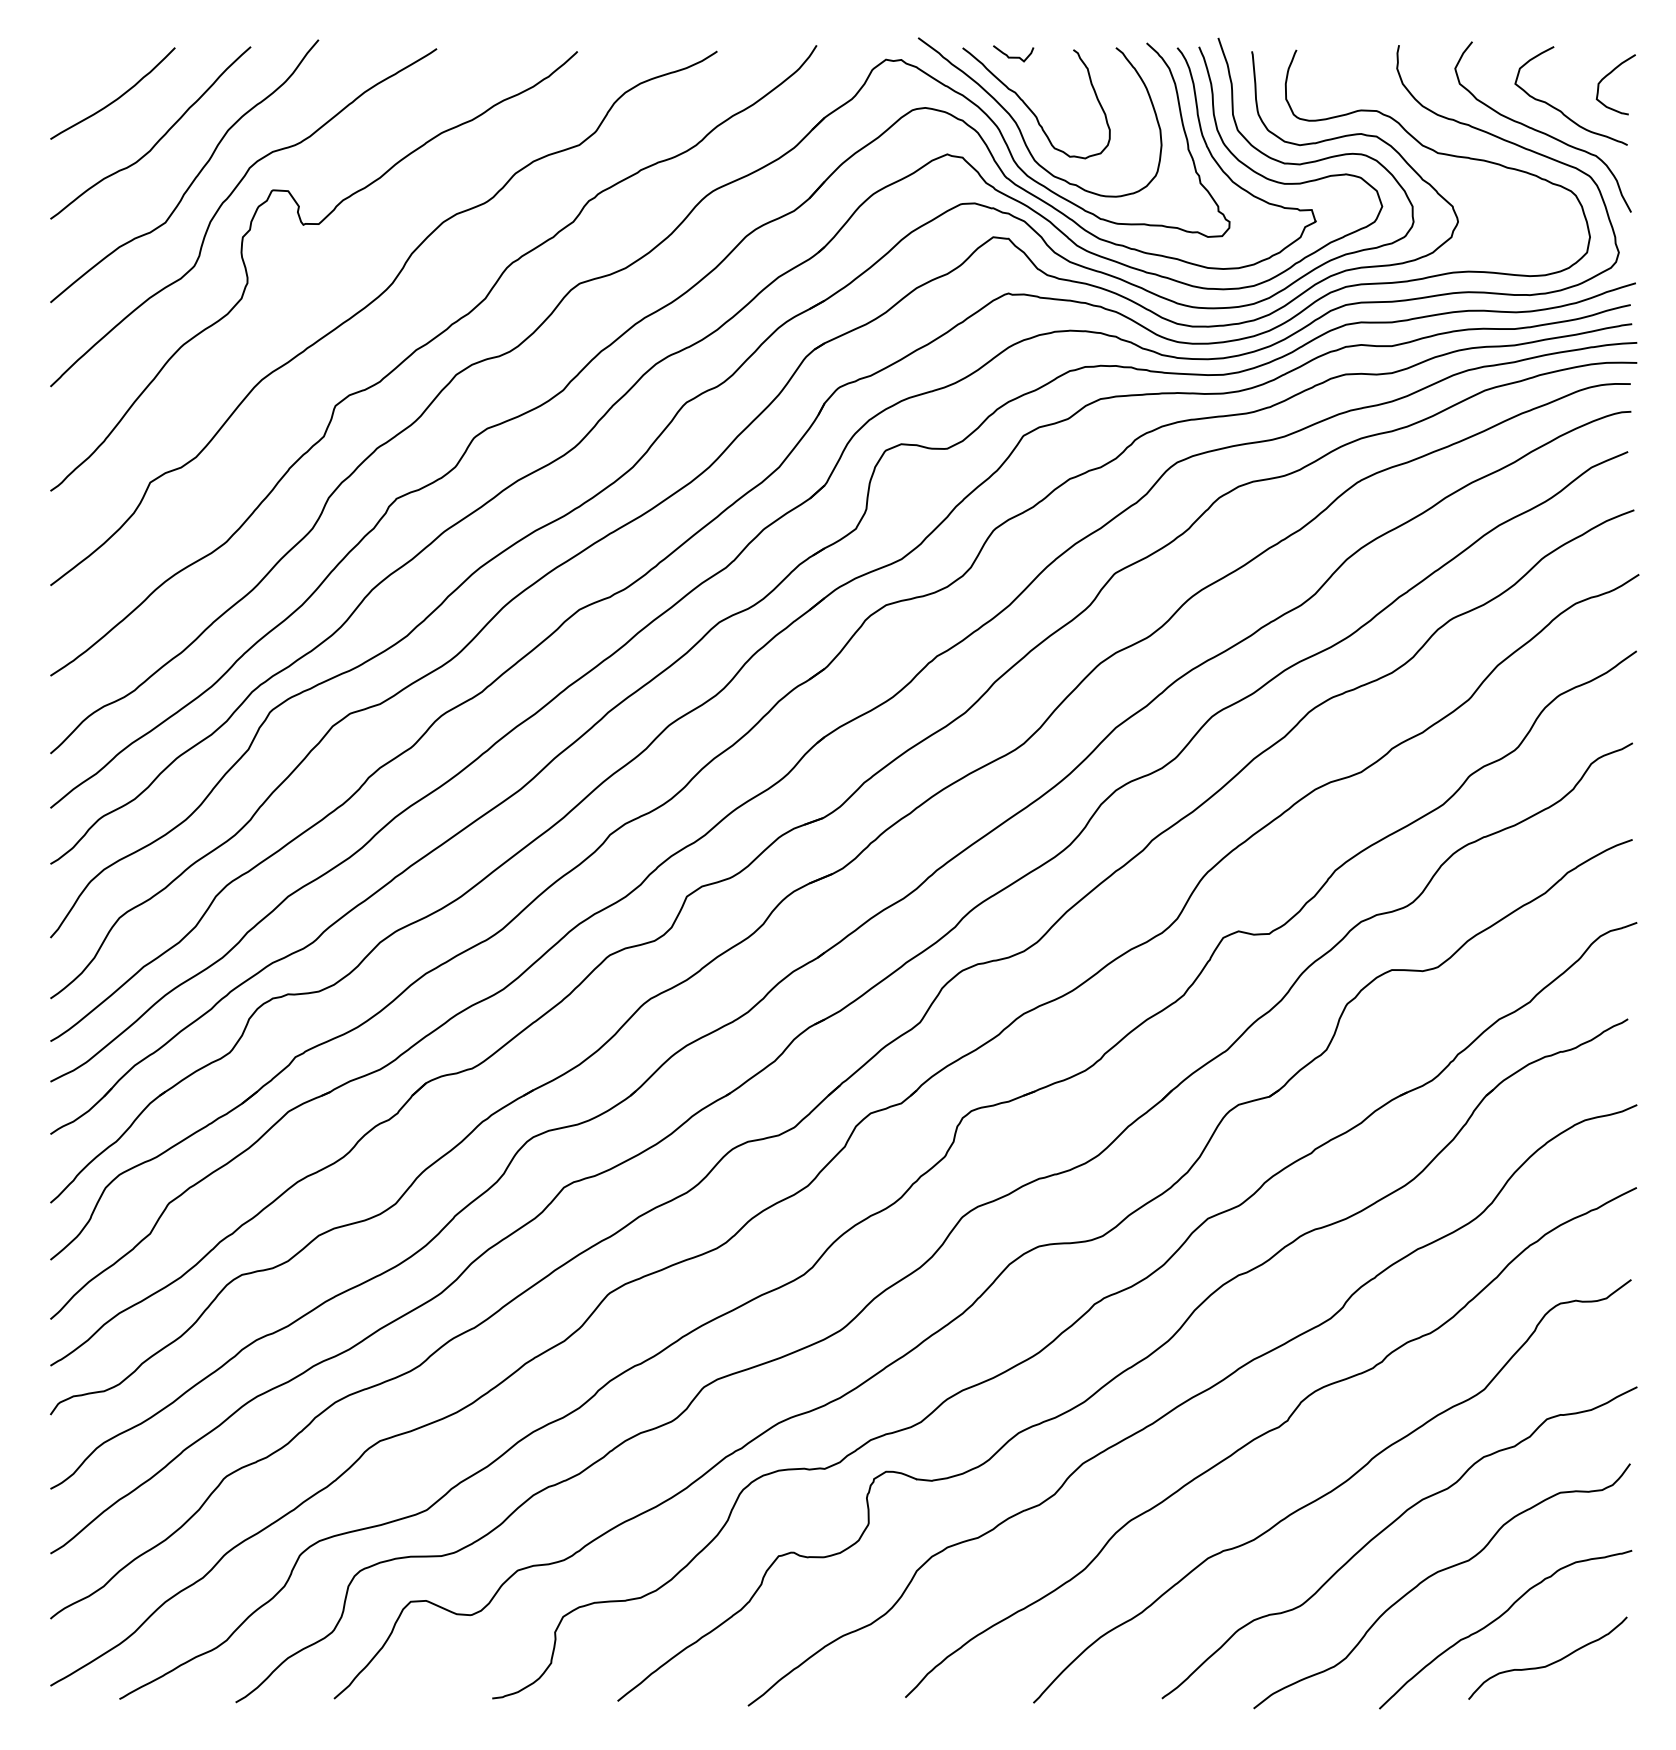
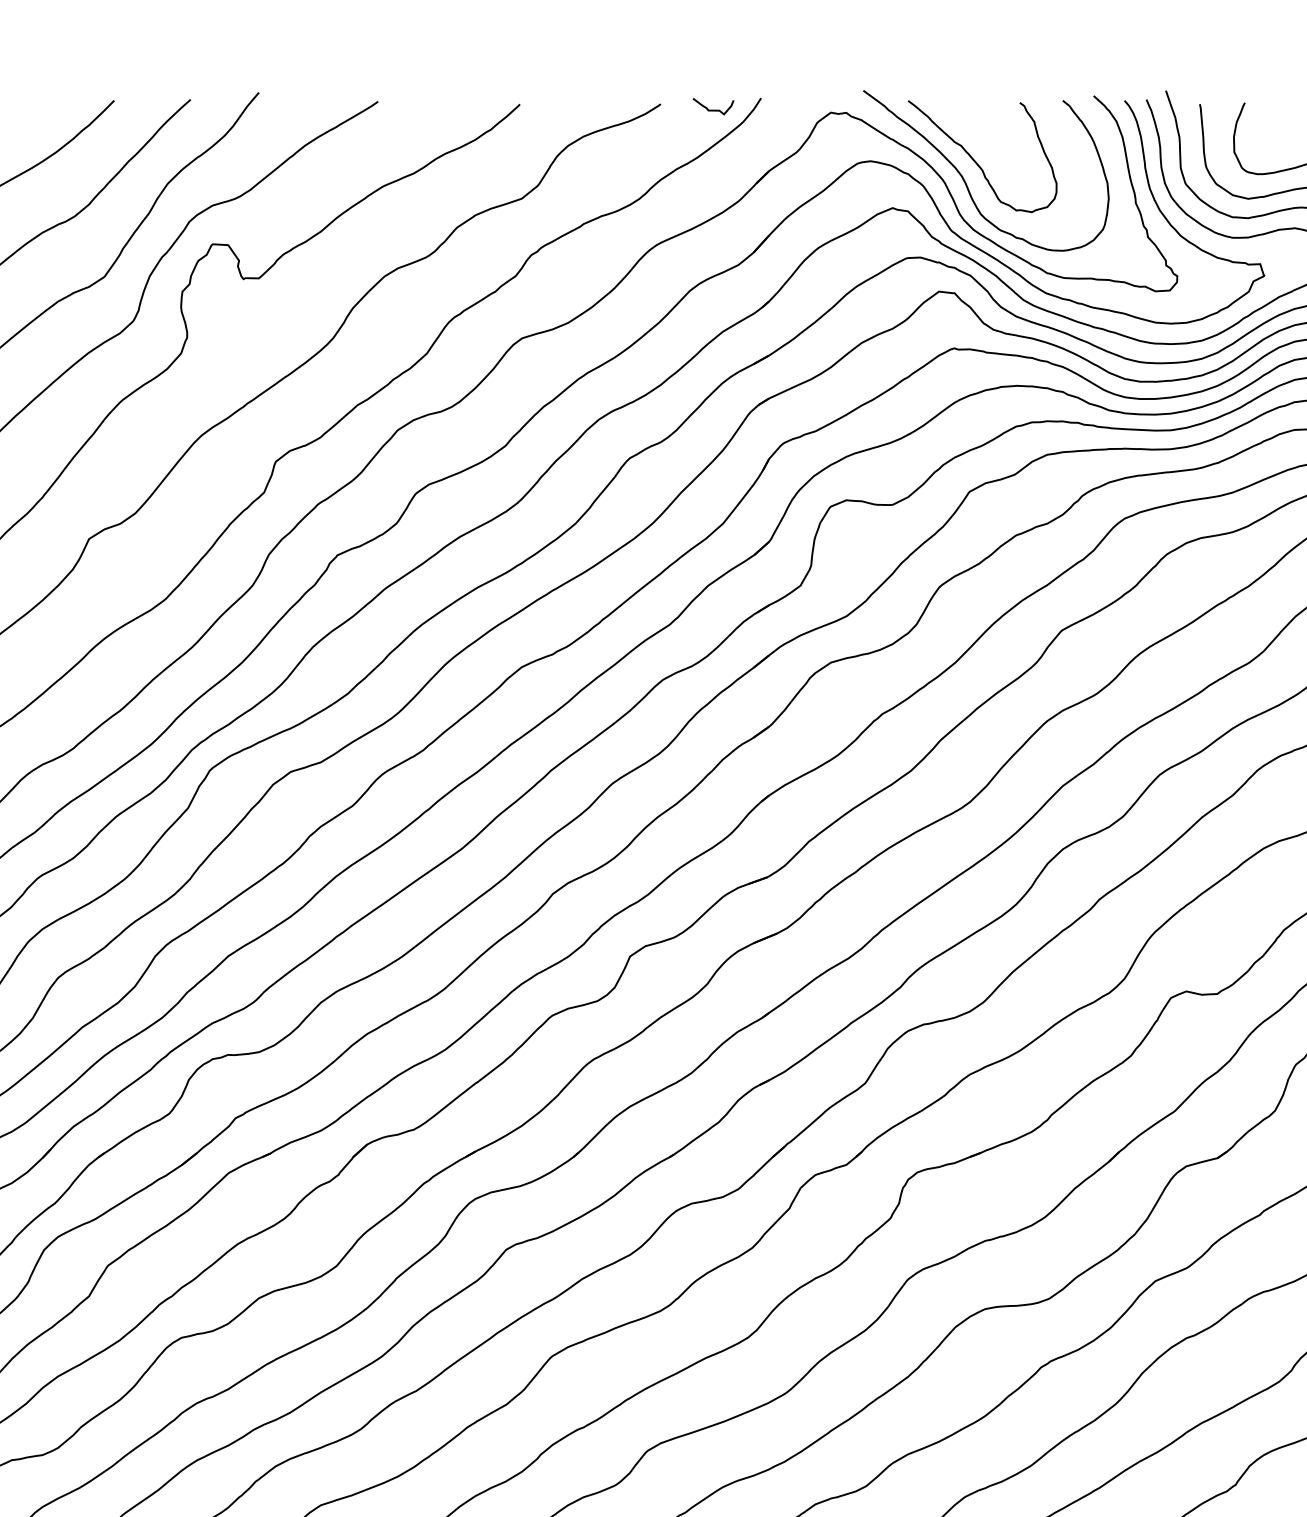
curve: (1013, 56) -> (713, 109), moved

